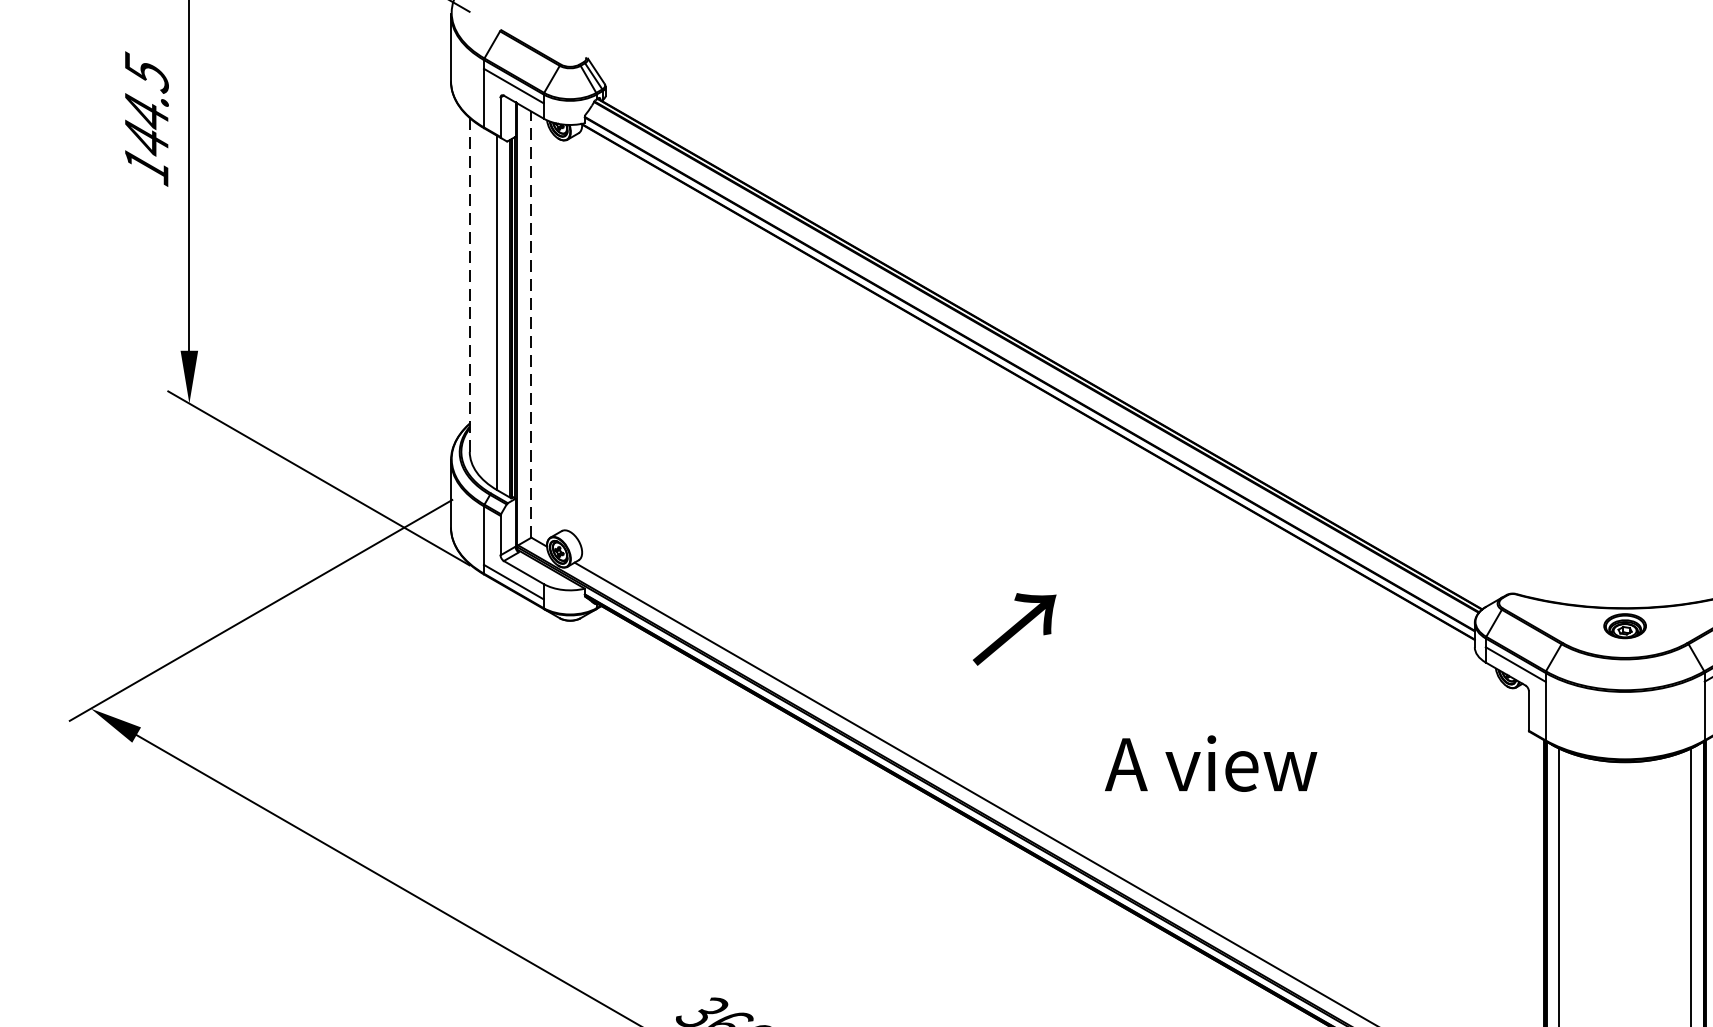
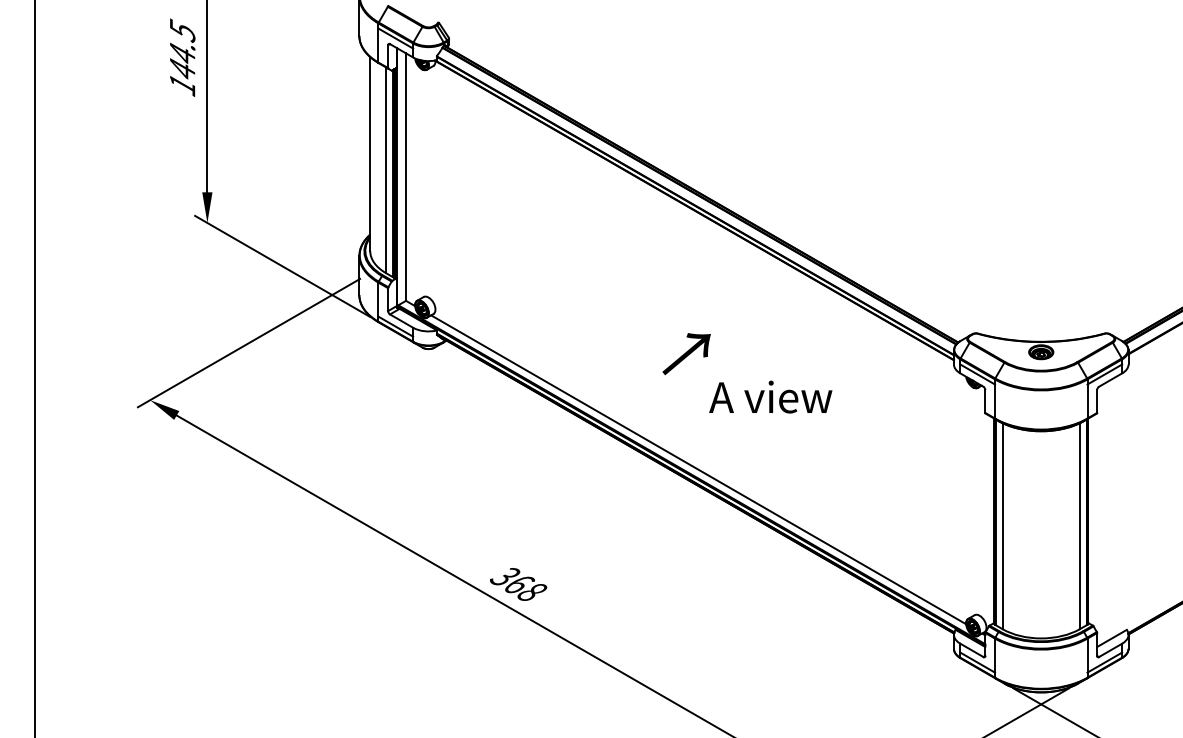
line: (470, 285) -> (370, 154), dashed -> solid
line: (530, 325) -> (405, 177), dashed -> solid
text: (1210, 762) -> (770, 396), moved

